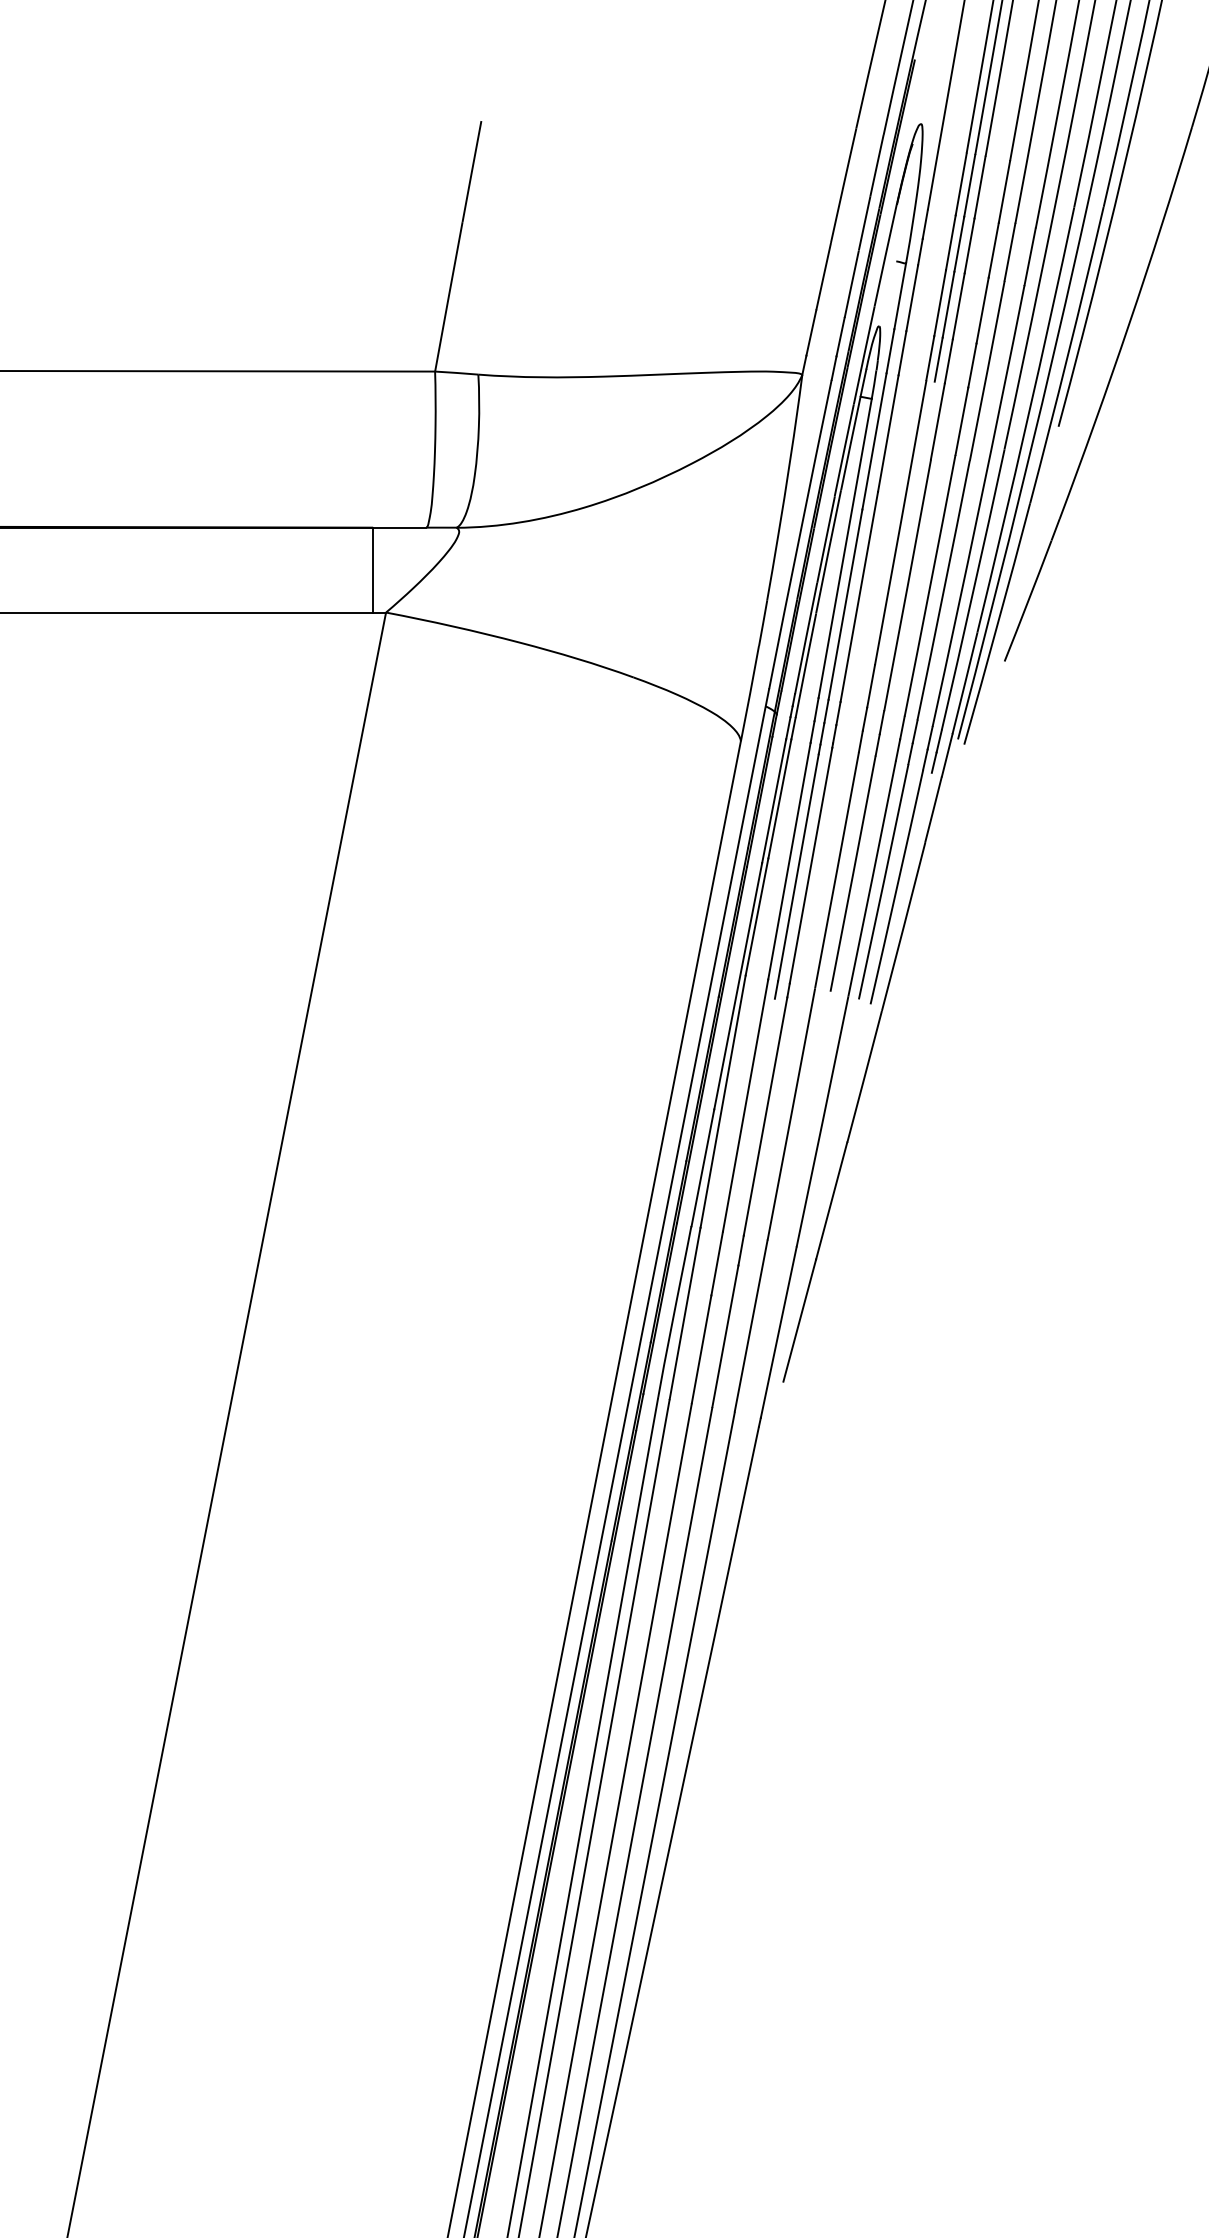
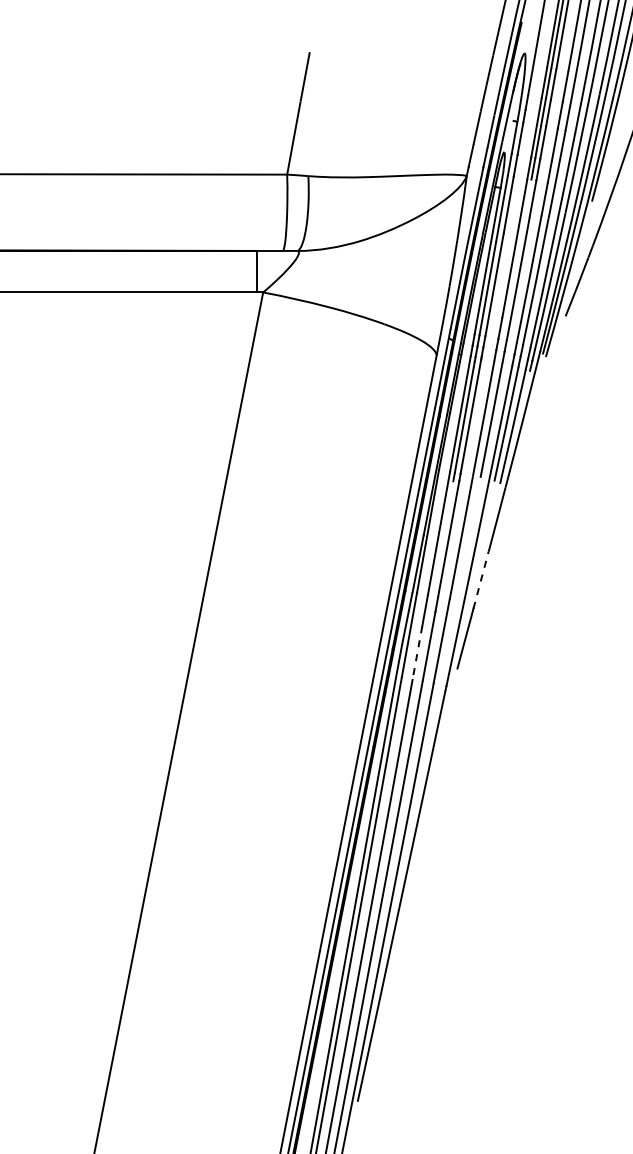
line: (832, 1201) -> (481, 580), solid -> dashed
line: (701, 1348) -> (417, 652), solid -> dashed

